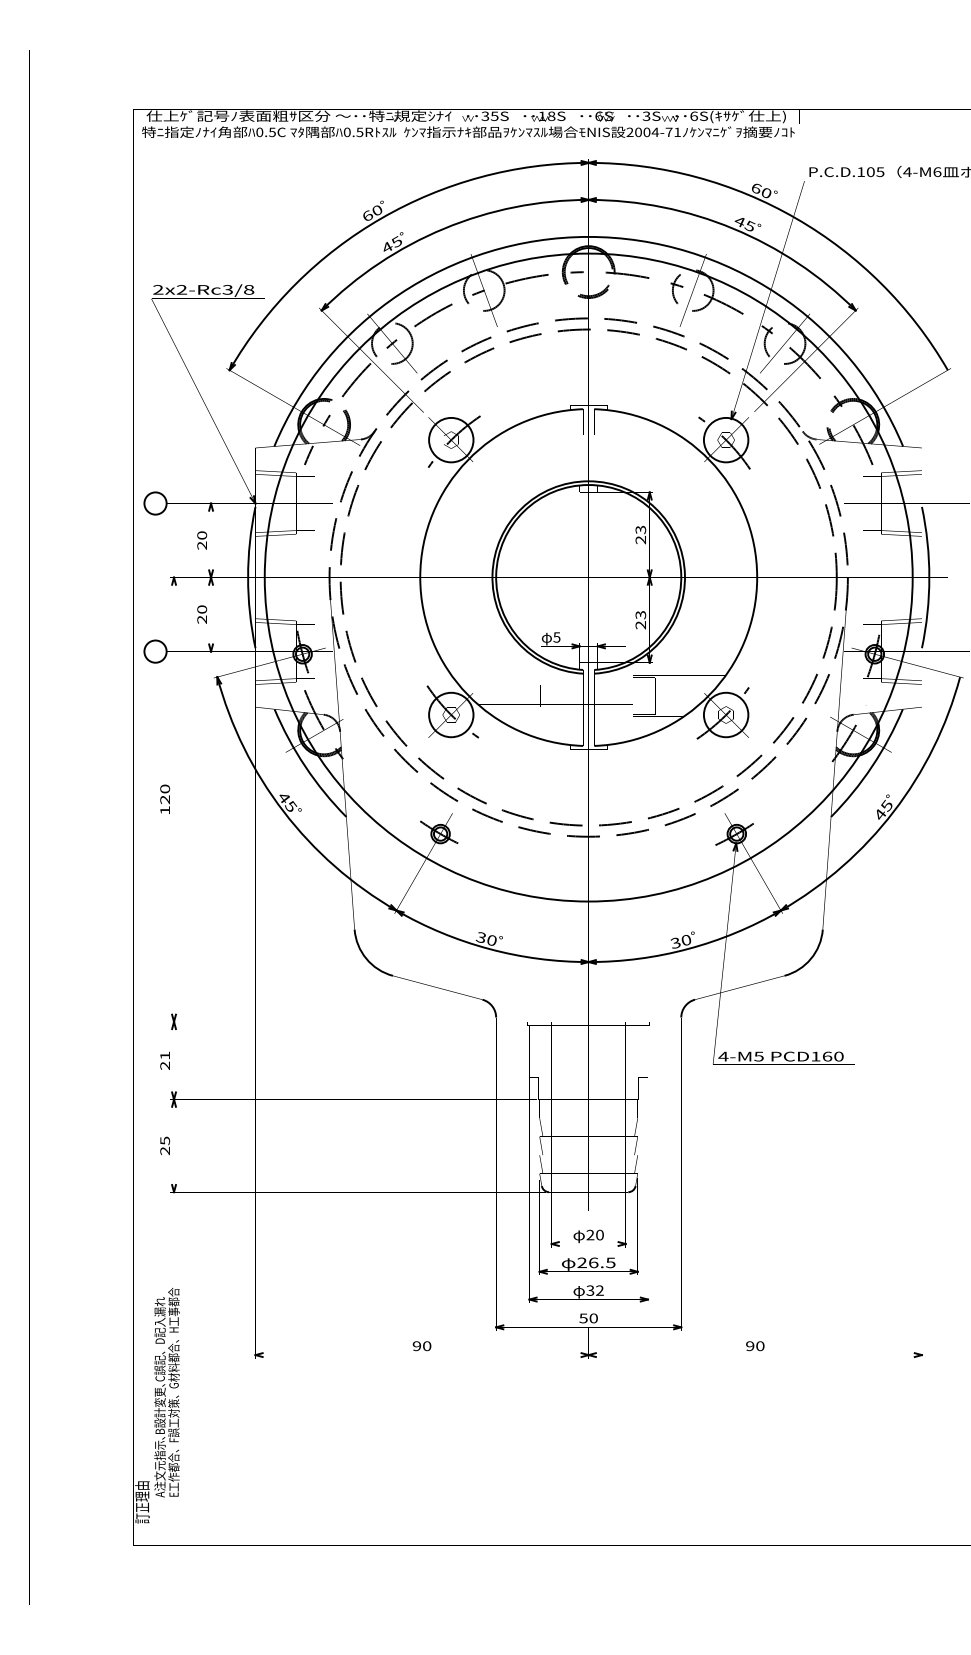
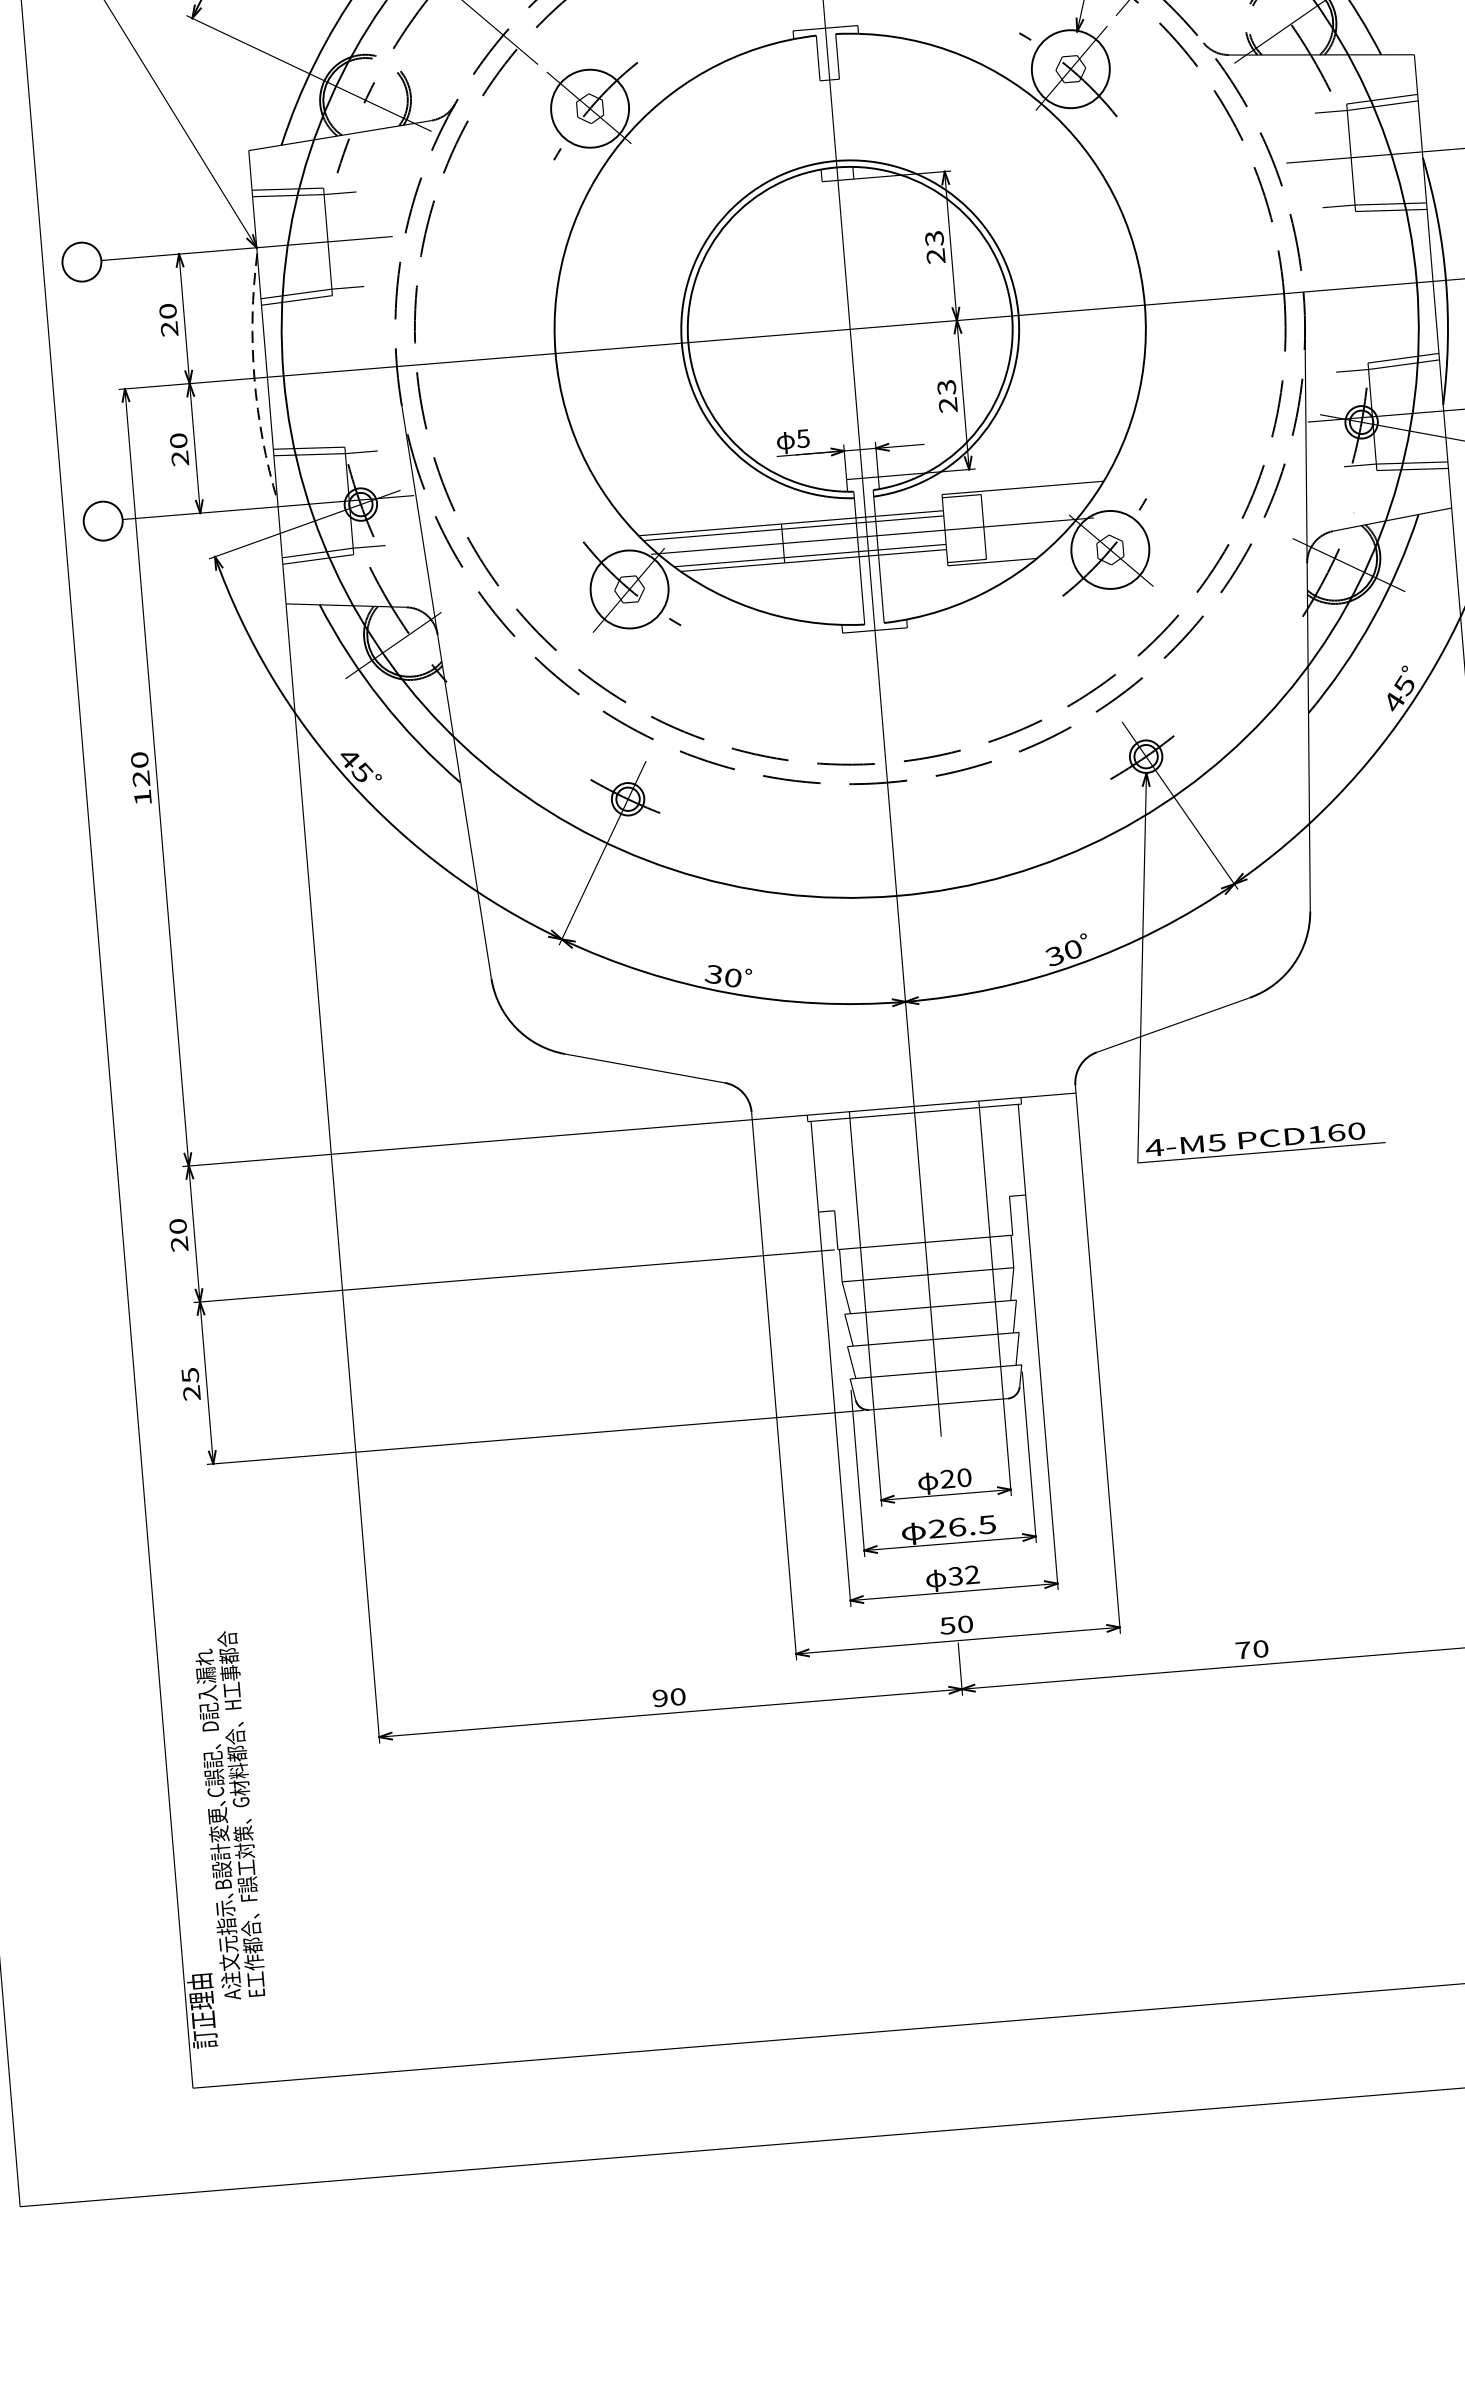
arc: (248, 577) -> (255, 378), solid -> dashed
text: (165, 1055) -> (178, 1226), 21 -> 20
text: (750, 1346) -> (1243, 1650), 90 -> 70

